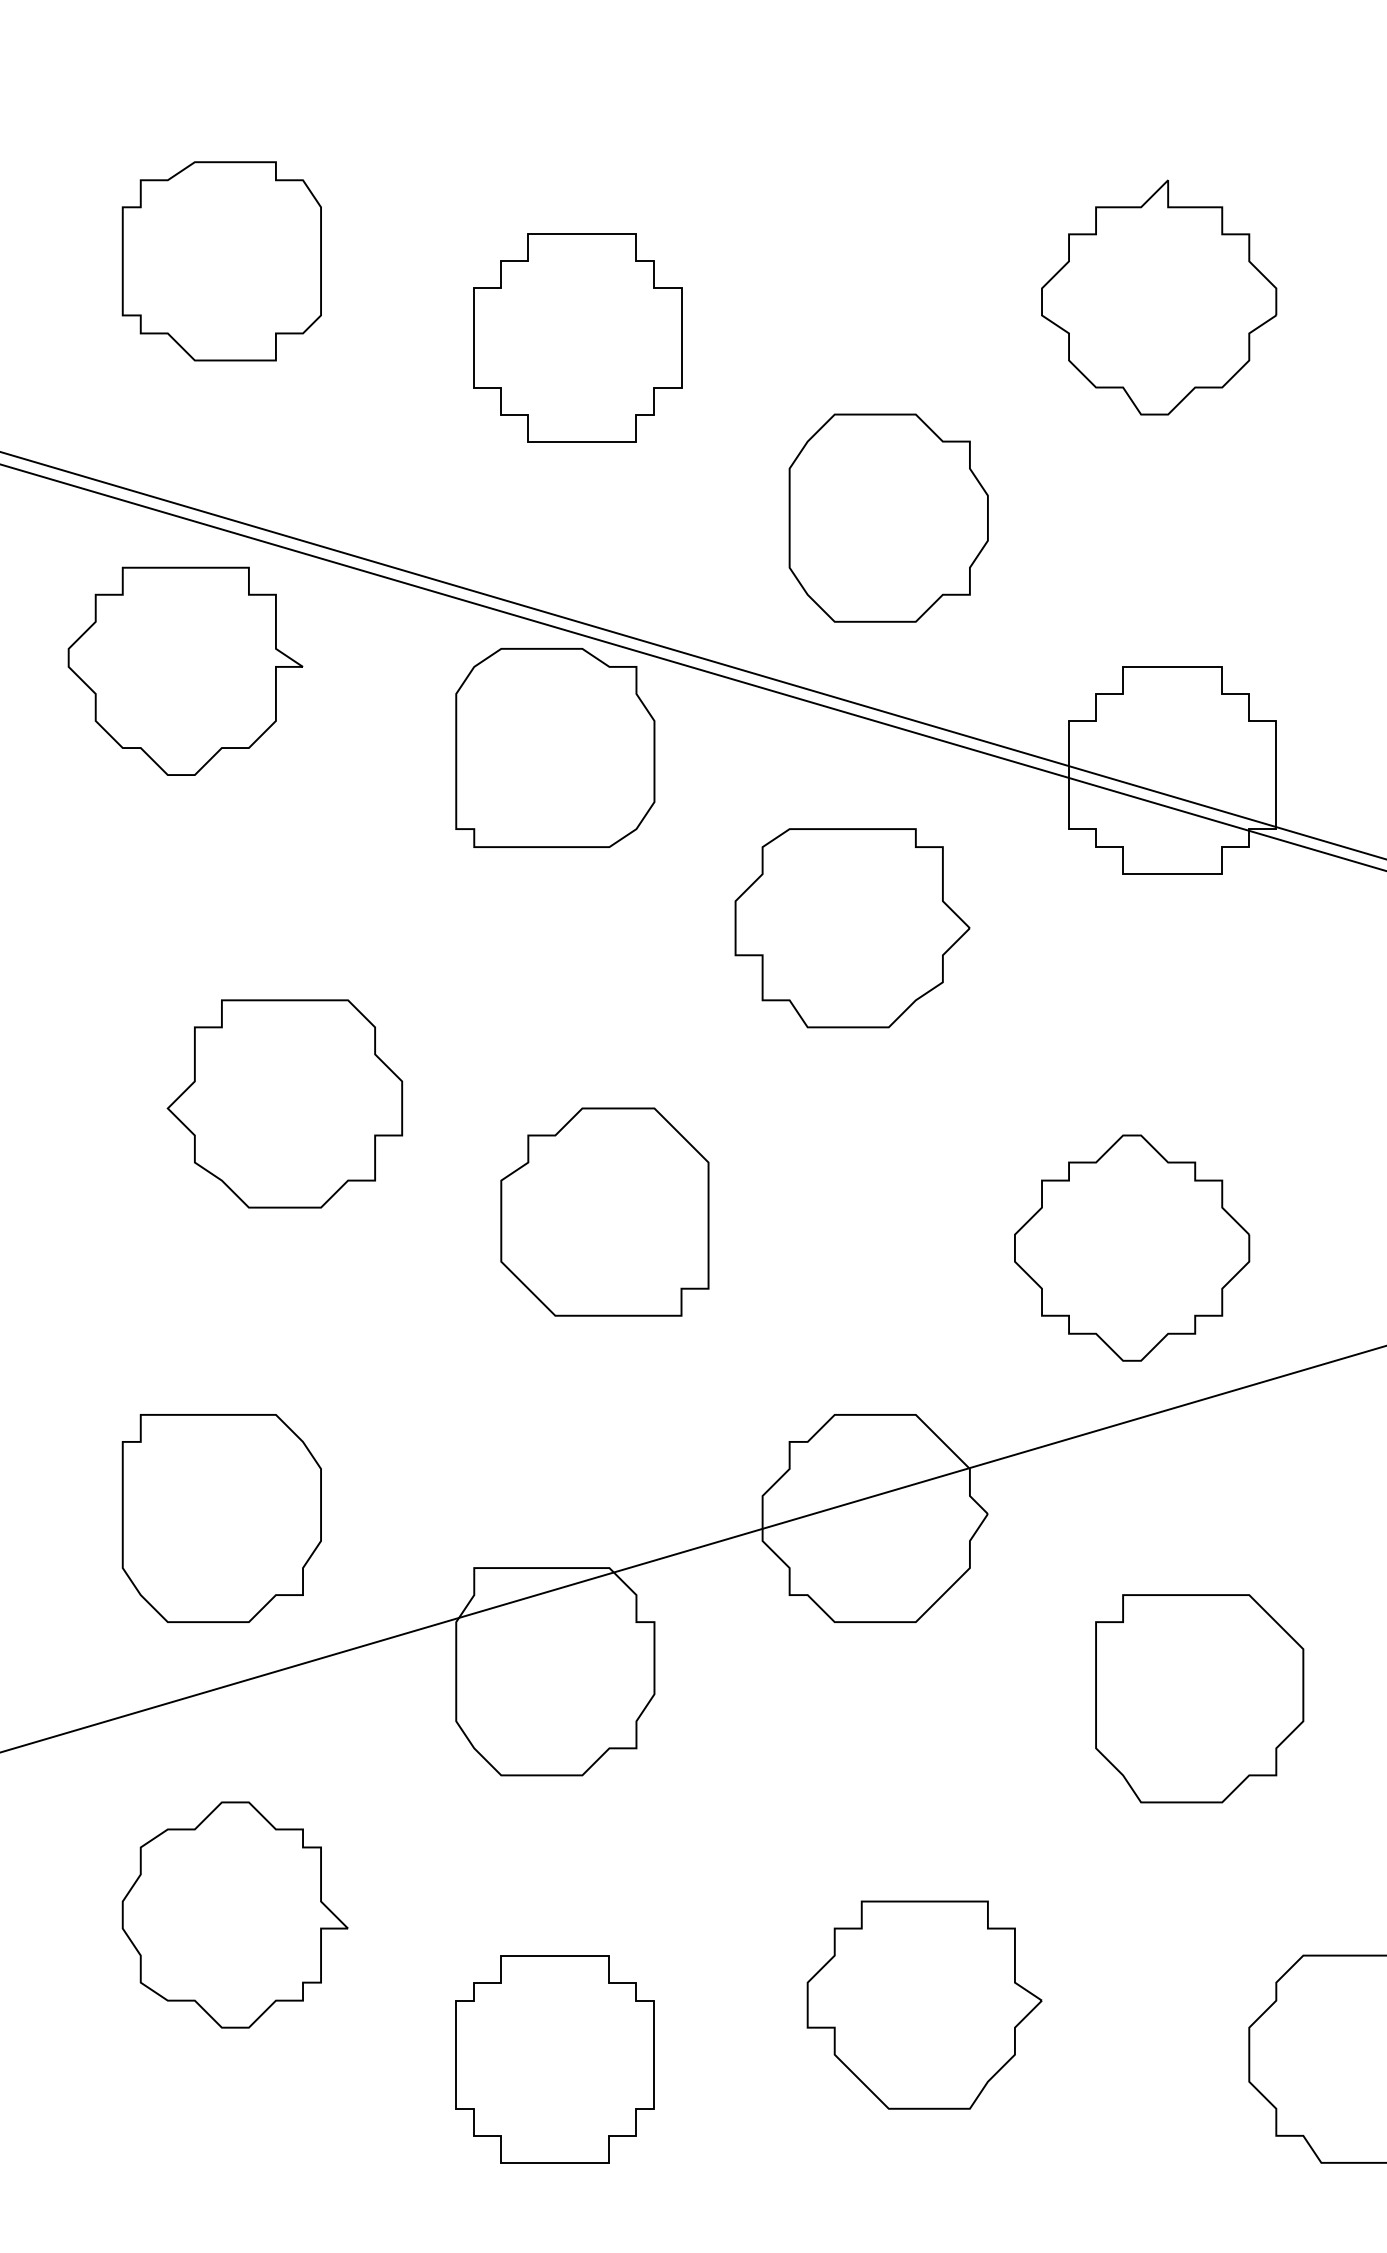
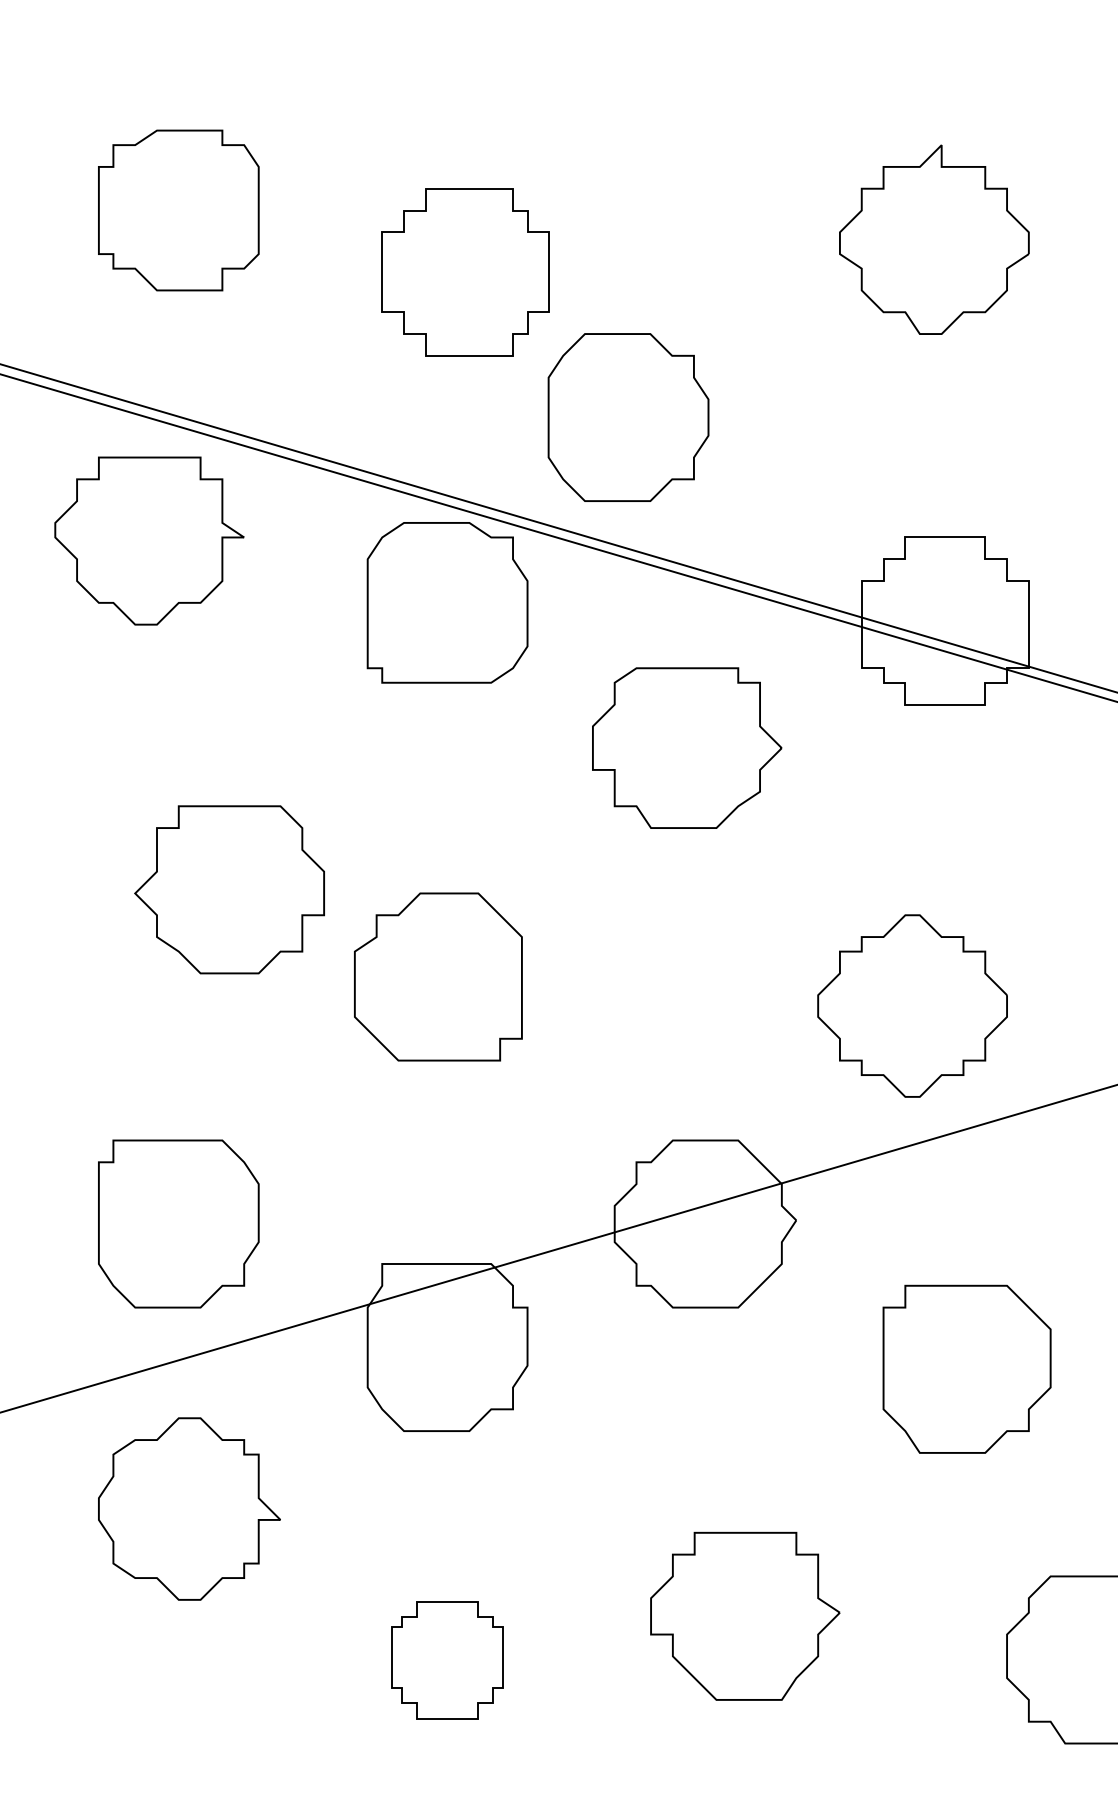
part: (888, 517) -> (628, 417), moved
part: (604, 1211) -> (438, 976), moved
part: (234, 1914) -> (188, 1508), moved
part: (554, 2059) -> (446, 1660), size x0.7

